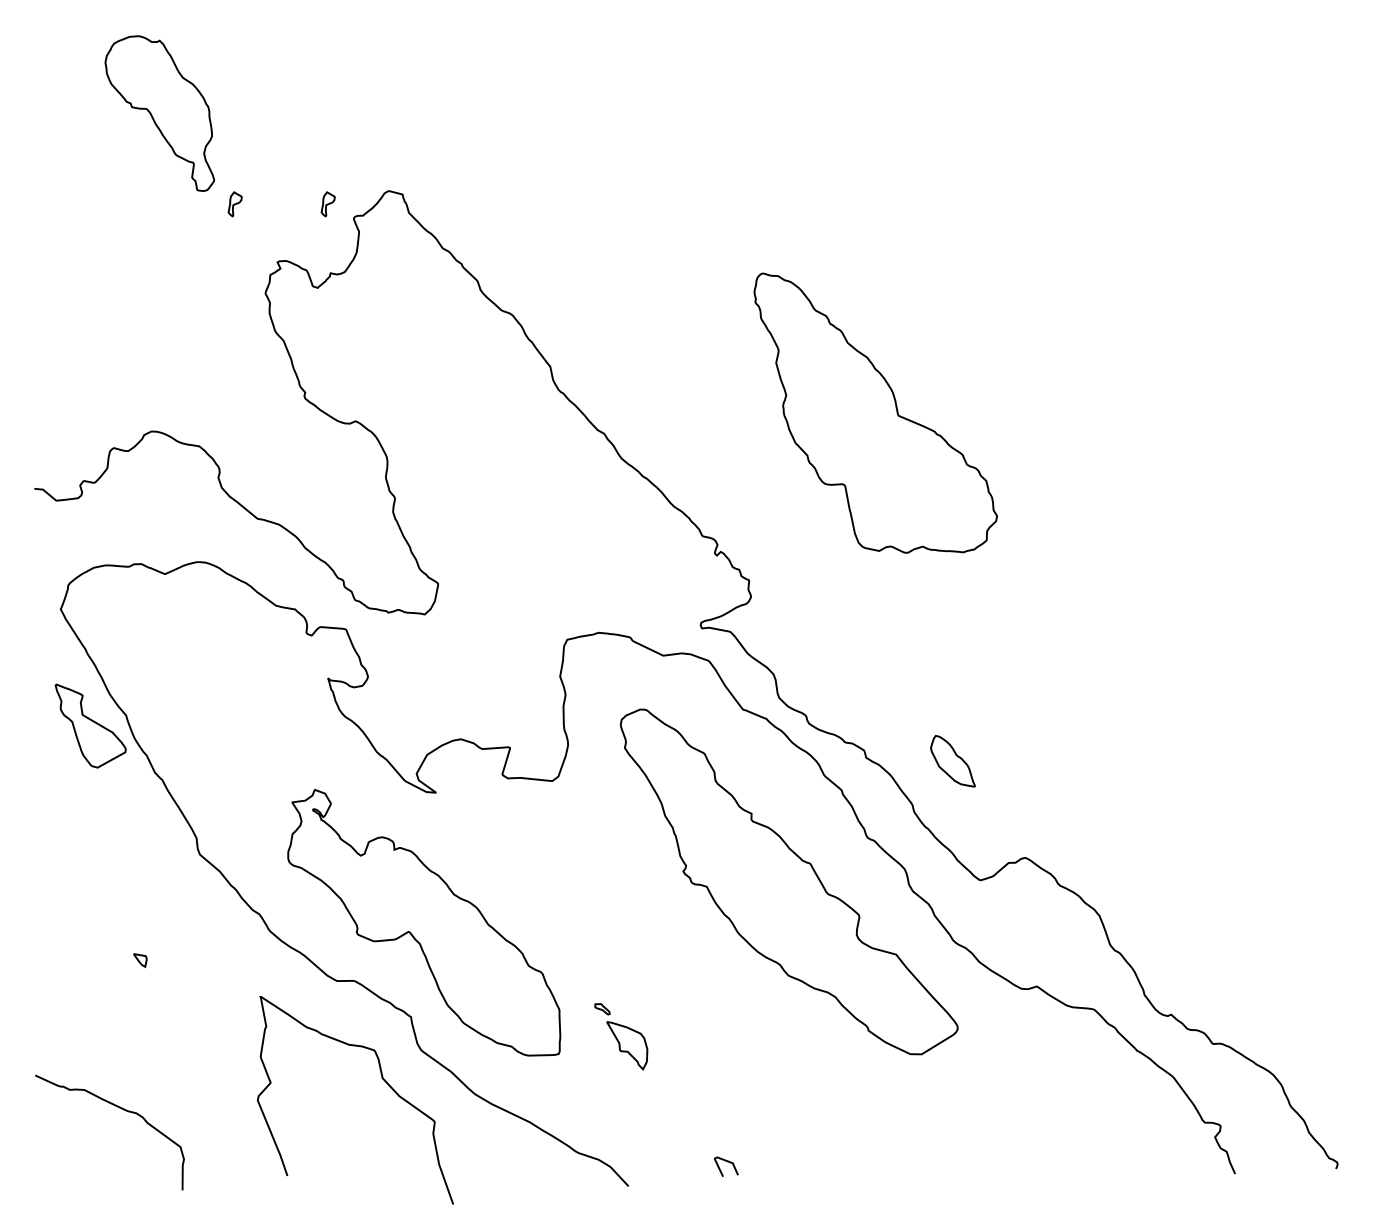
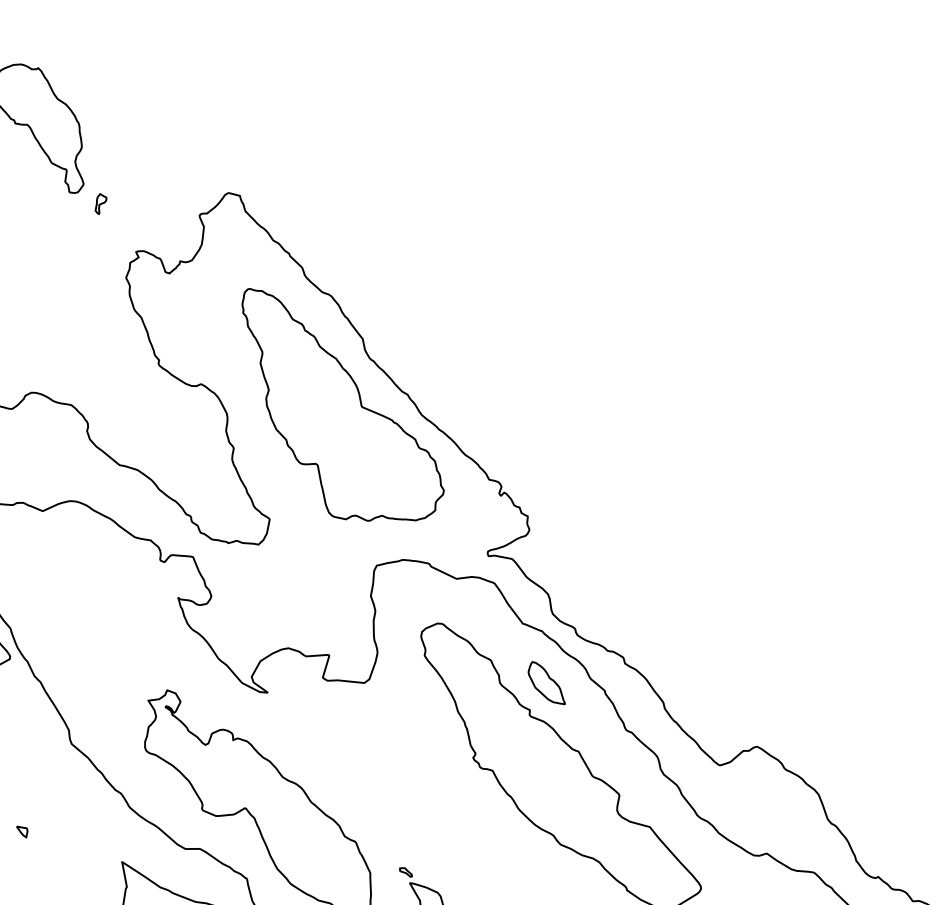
part: (327, 204) -> (177, 204), removed
part: (875, 412) -> (342, 404), moved
part: (952, 760) -> (546, 682), moved

